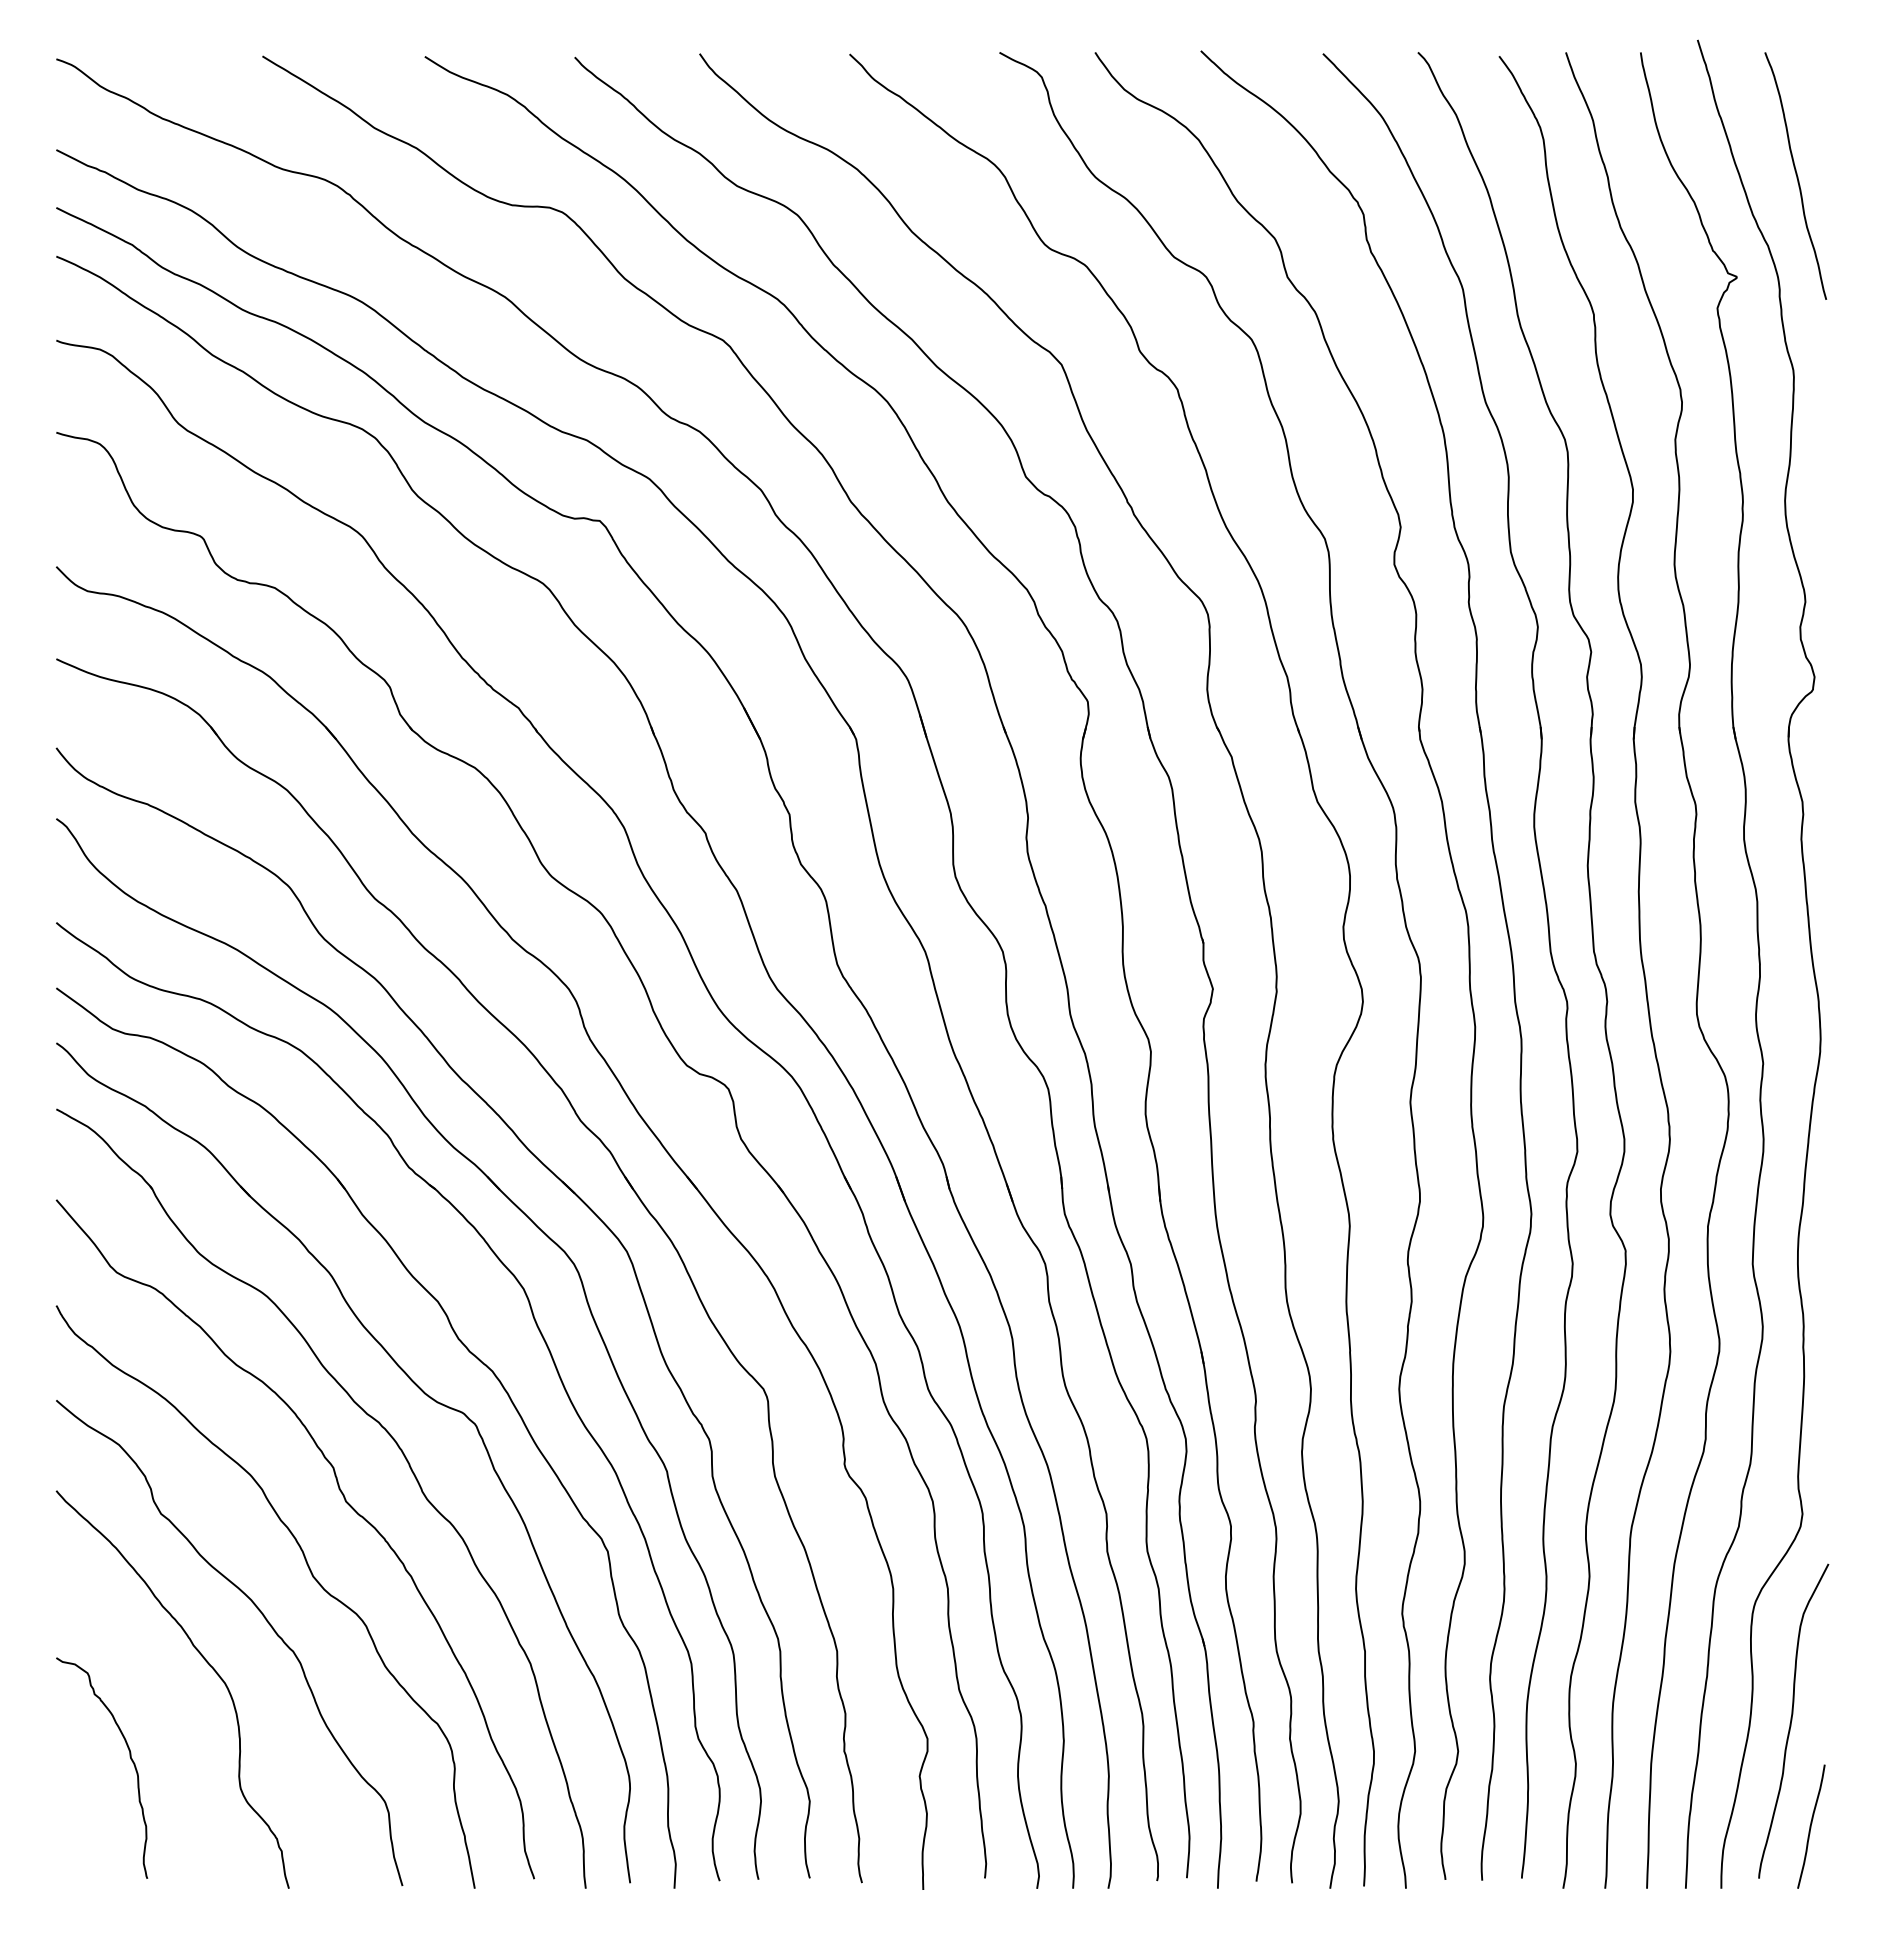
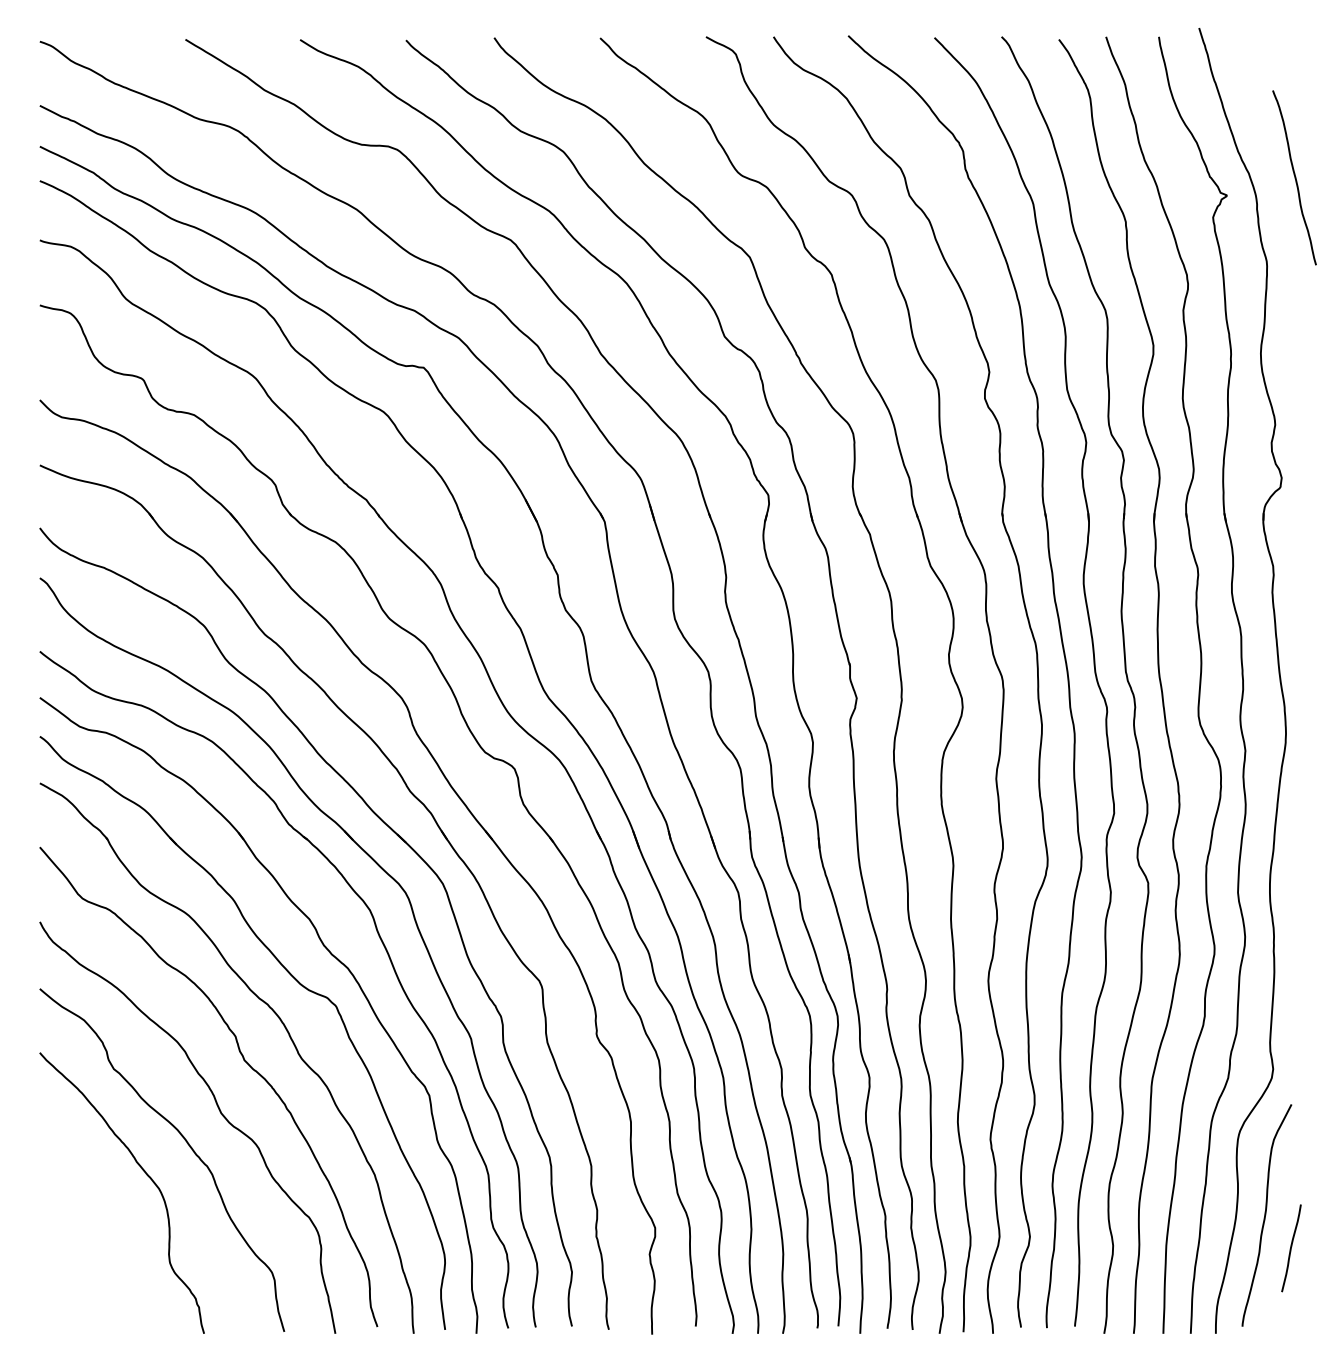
curve: (1795, 174) -> (1294, 176), moved
curve: (130, 1759) -> (92, 1242), removed
curve: (1811, 1826) -> (1291, 1248), moved

